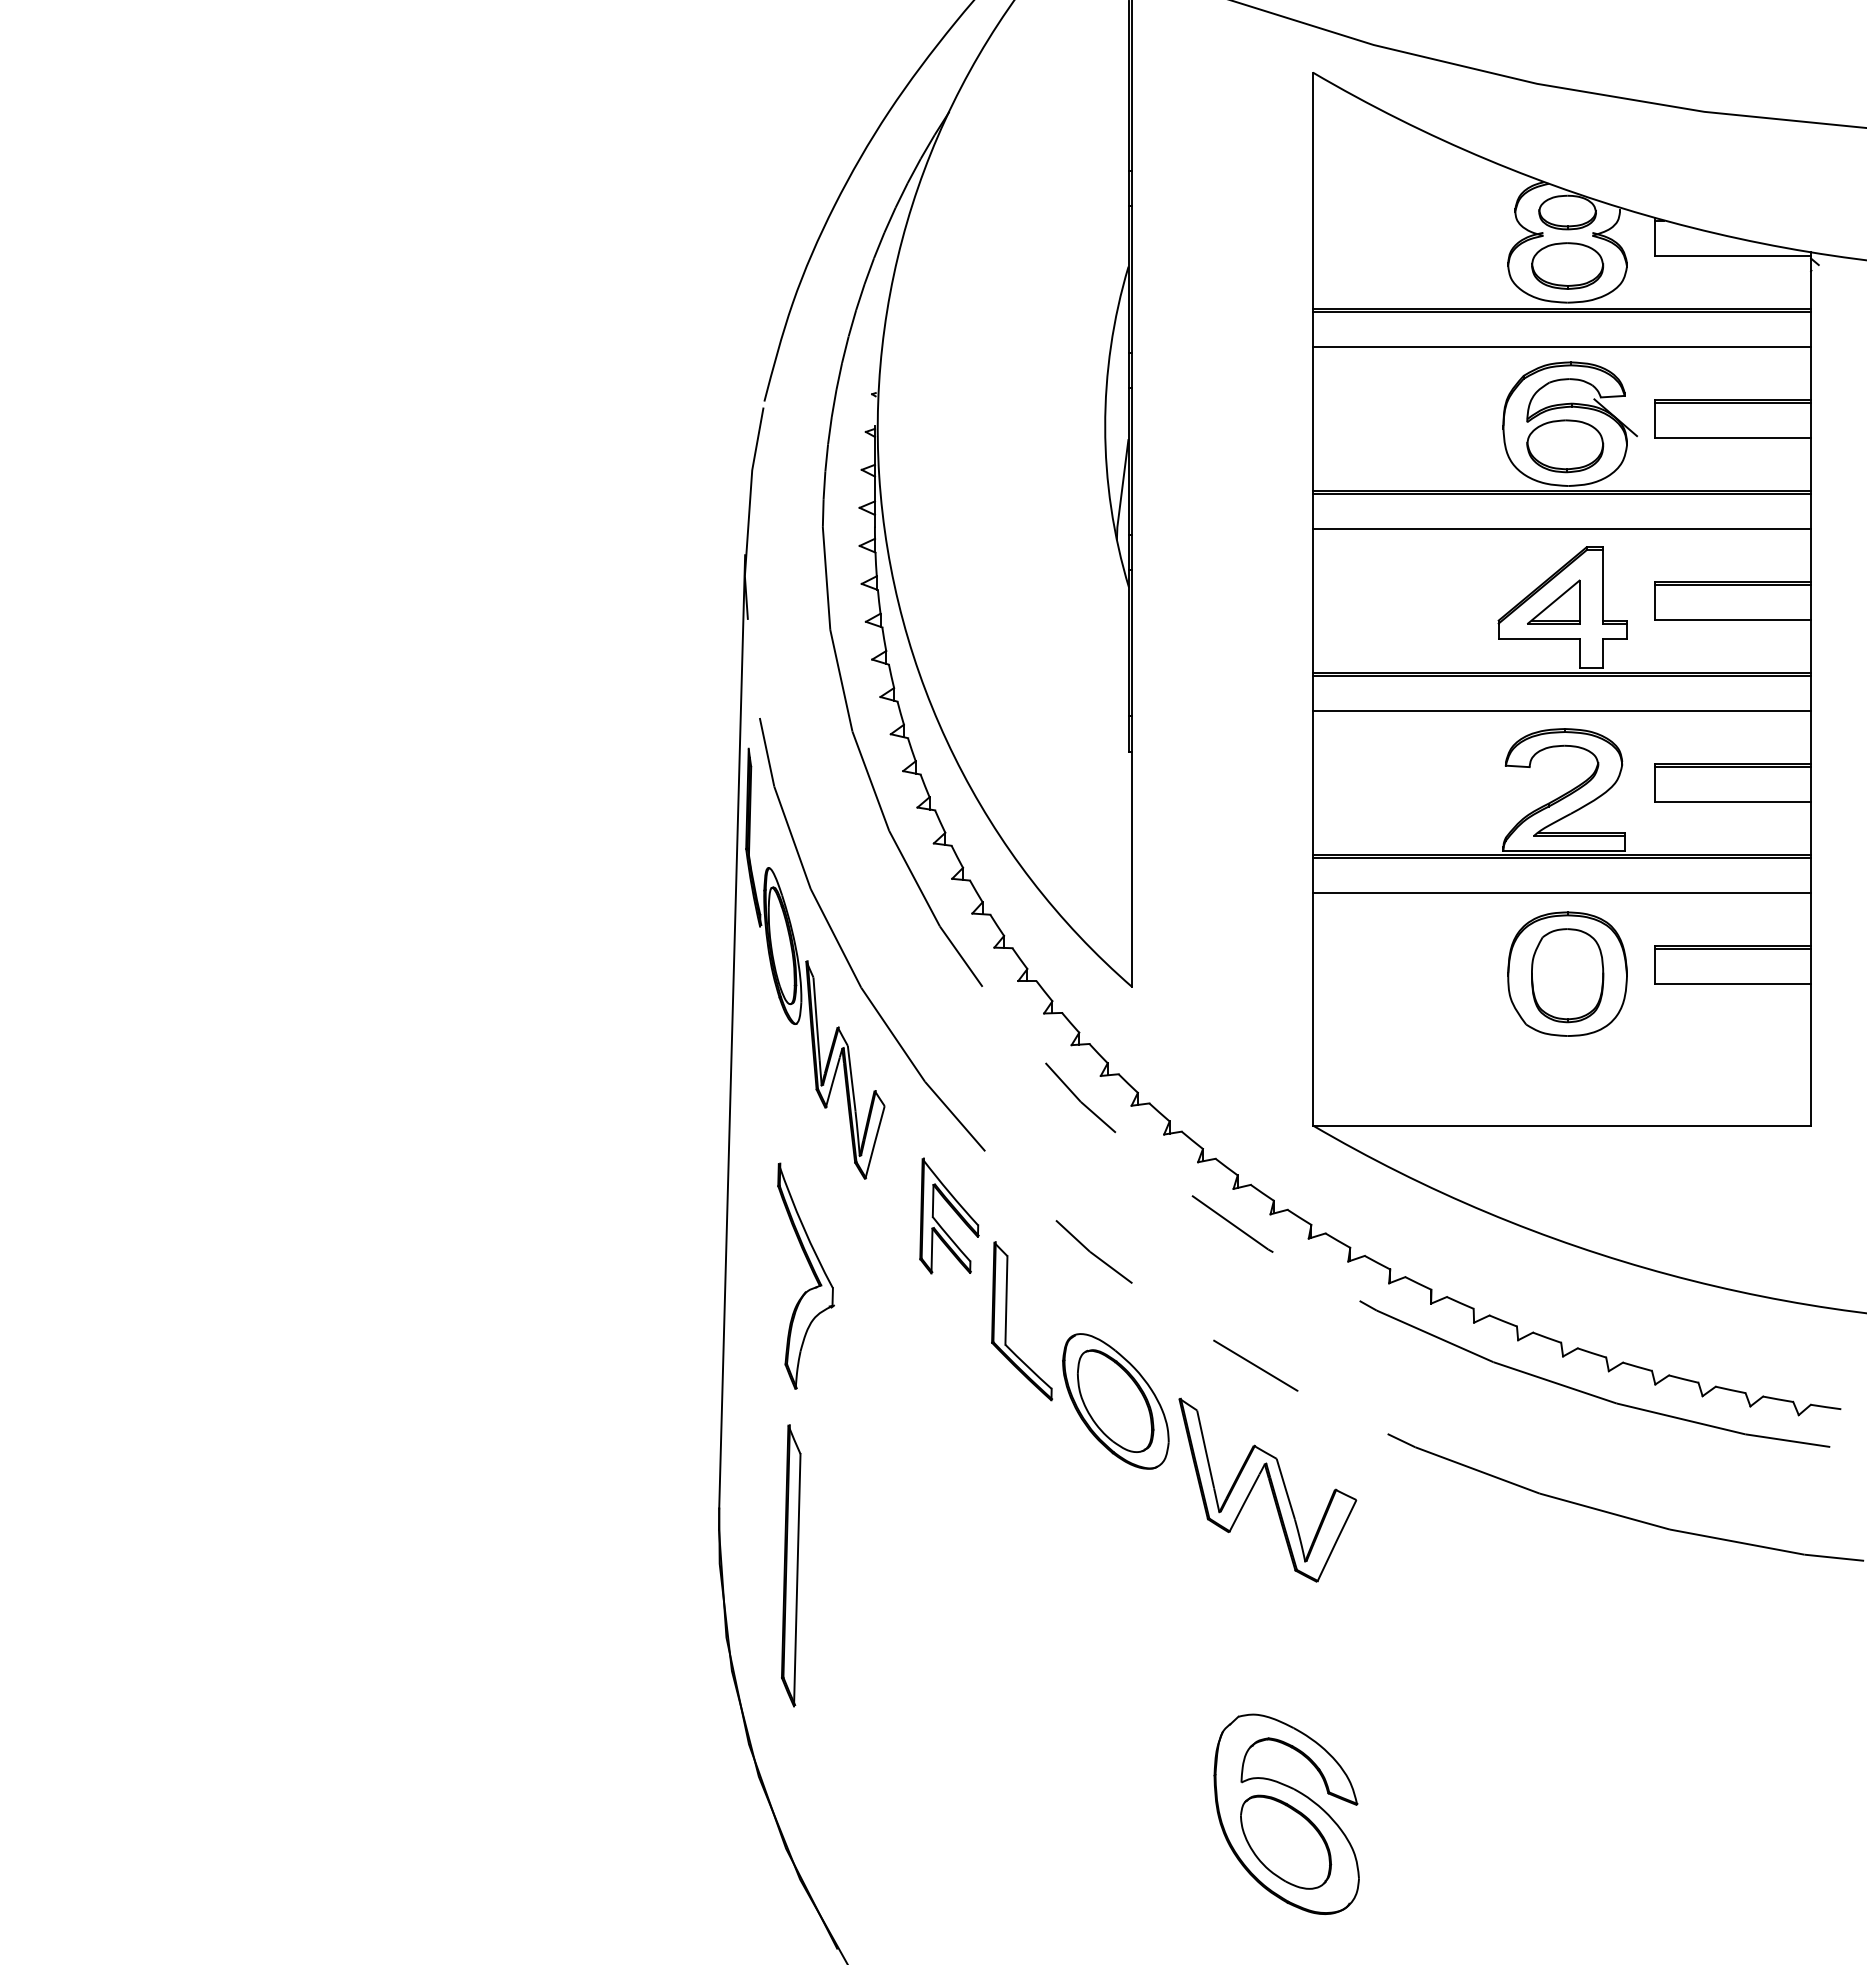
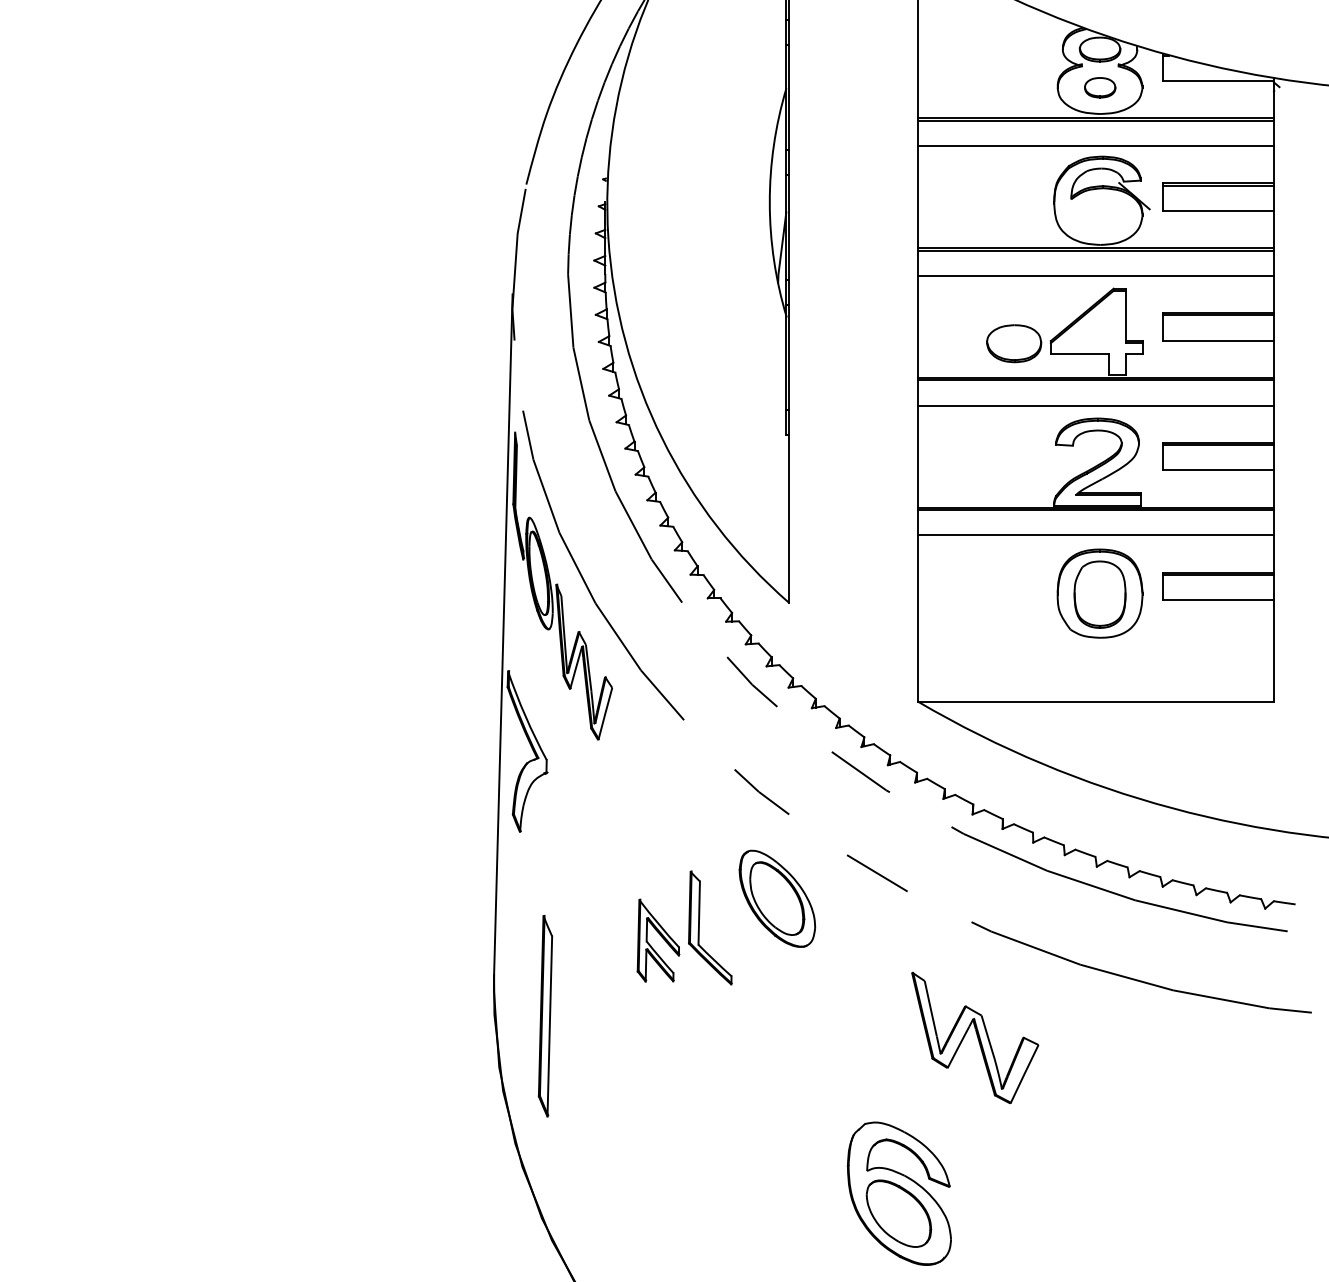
part: (1567, 265) -> (1100, 87), size x0.6
part: (1565, 446) -> (1014, 343), moved
part: (1553, 601) -> (1090, 327), removed
part: (953, 1210) -> (661, 936), moved
part: (812, 1273) -> (532, 749), moved
part: (1006, 1321) -> (699, 928), moved
part: (1267, 1489) -> (975, 1037), moved

